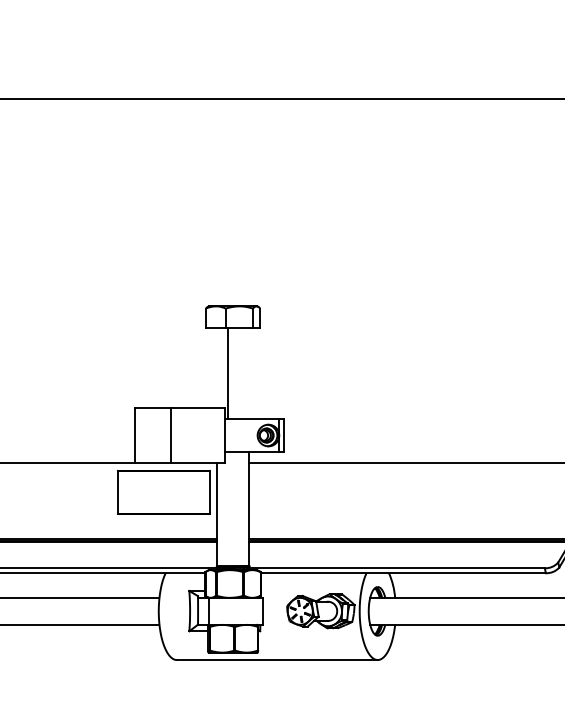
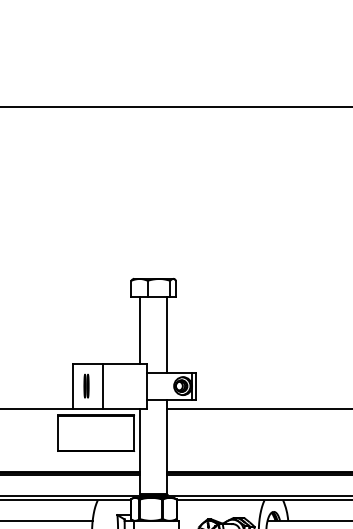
line: (216, 368) -> (139, 330), added
line: (228, 373) -> (167, 334), moved
part: (151, 435) -> (86, 386), added

